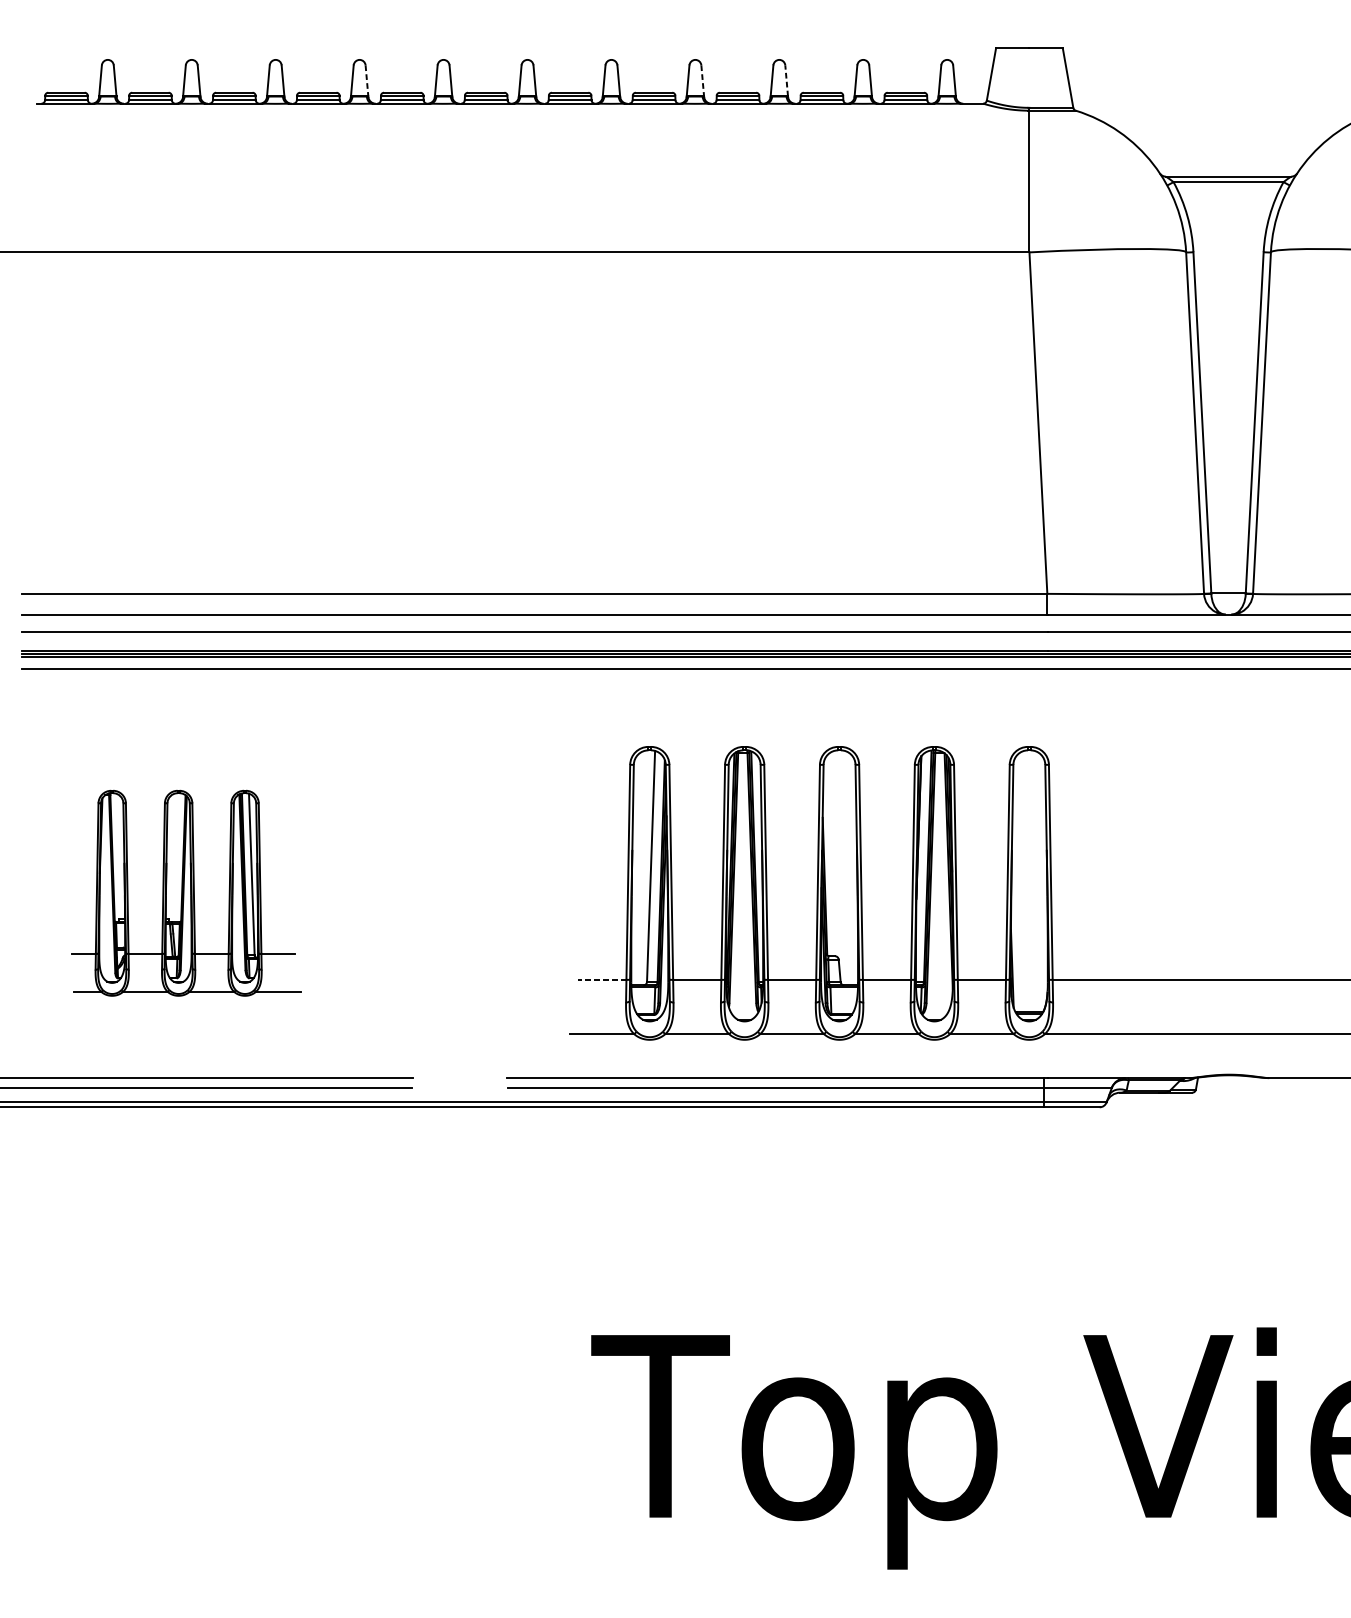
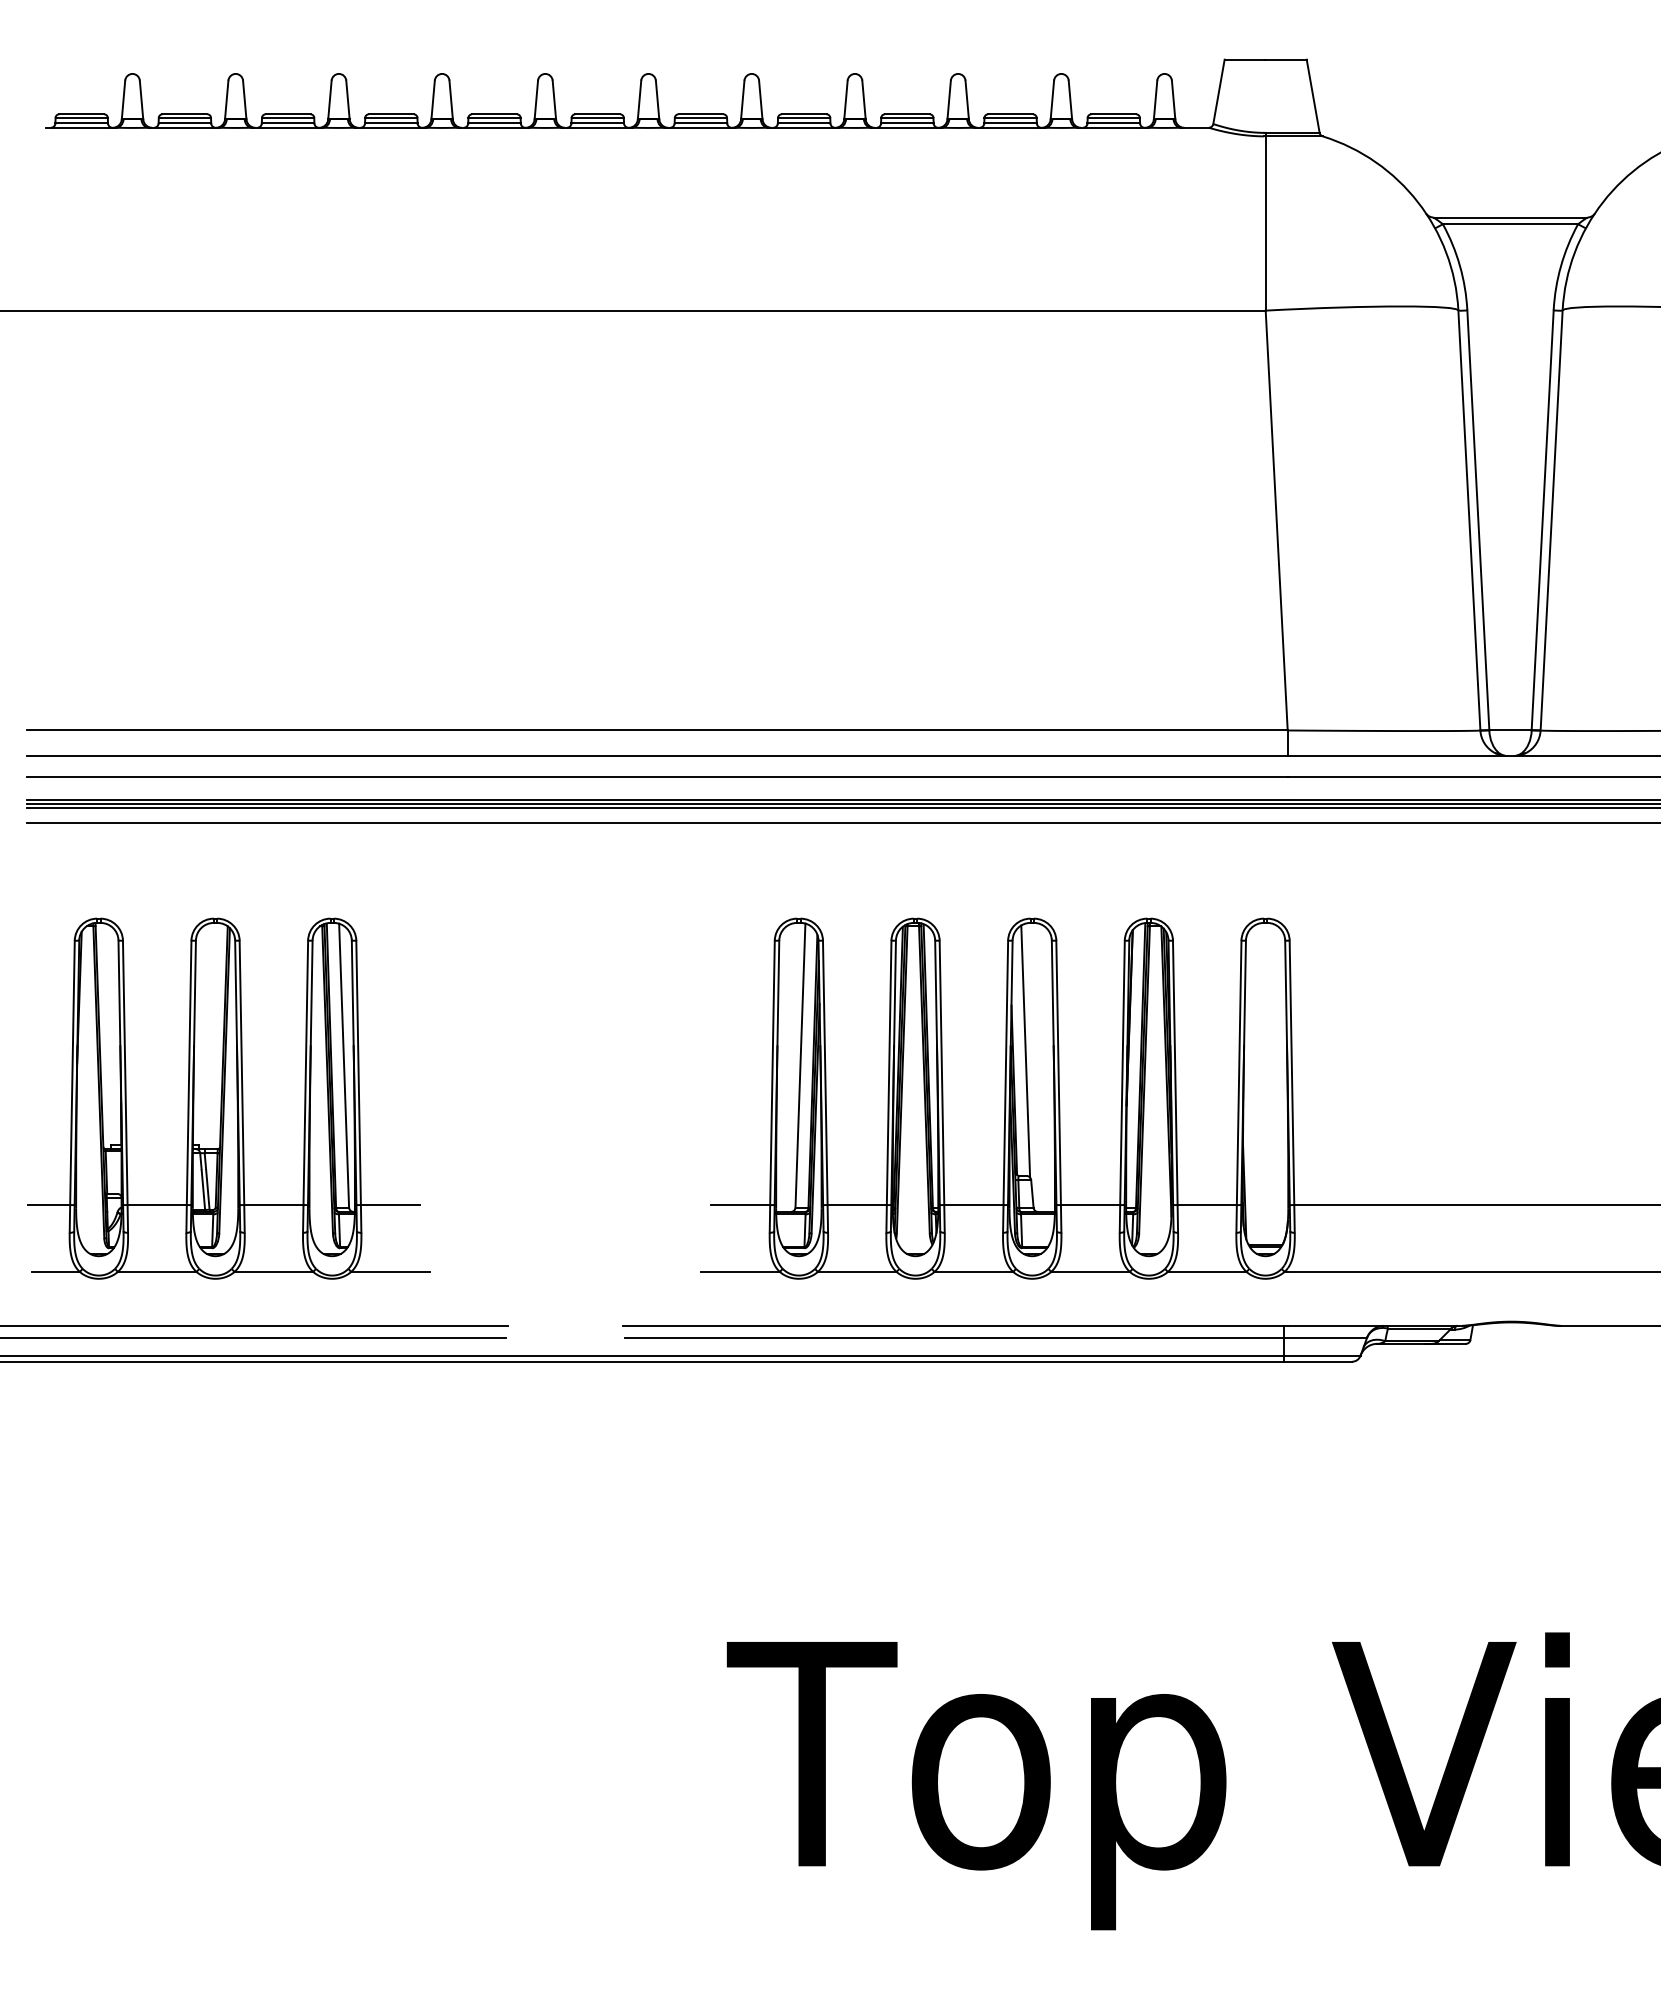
line: (786, 80) -> (967, 99), dashed -> solid
line: (367, 81) -> (451, 100), dashed -> solid
line: (703, 81) -> (864, 100), dashed -> solid
line: (834, 854) -> (1025, 1051), added
part: (185, 893) -> (228, 1098), size x1.43
line: (602, 980) -> (740, 1205), dashed -> solid

